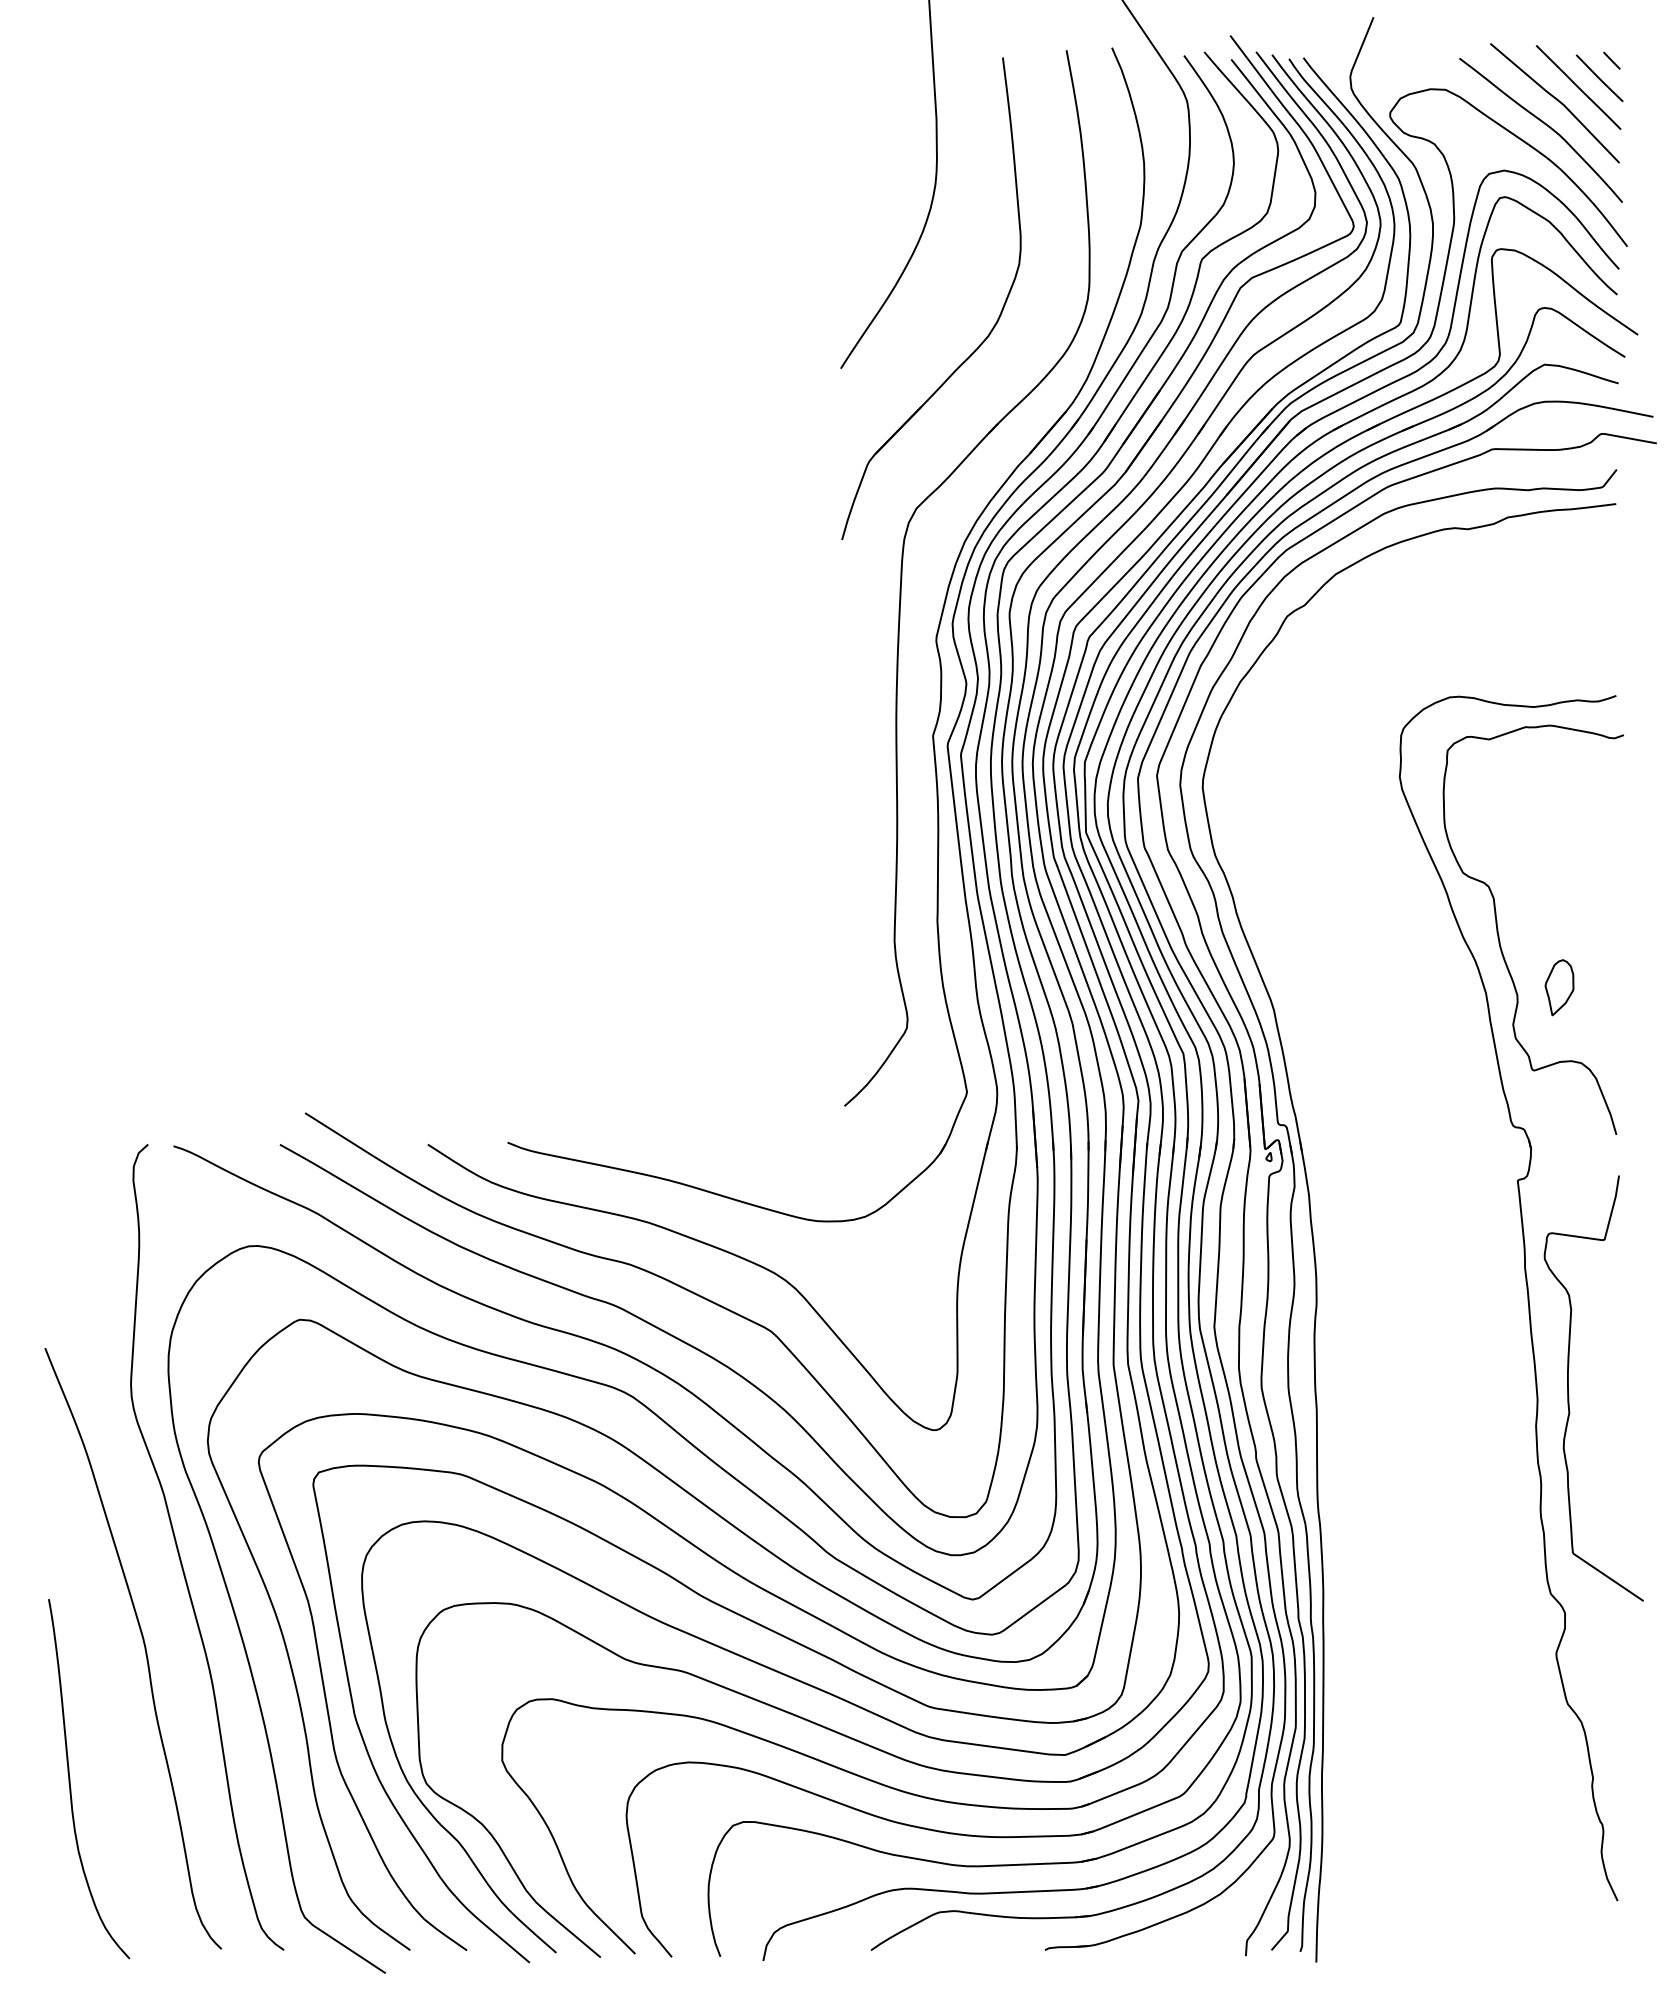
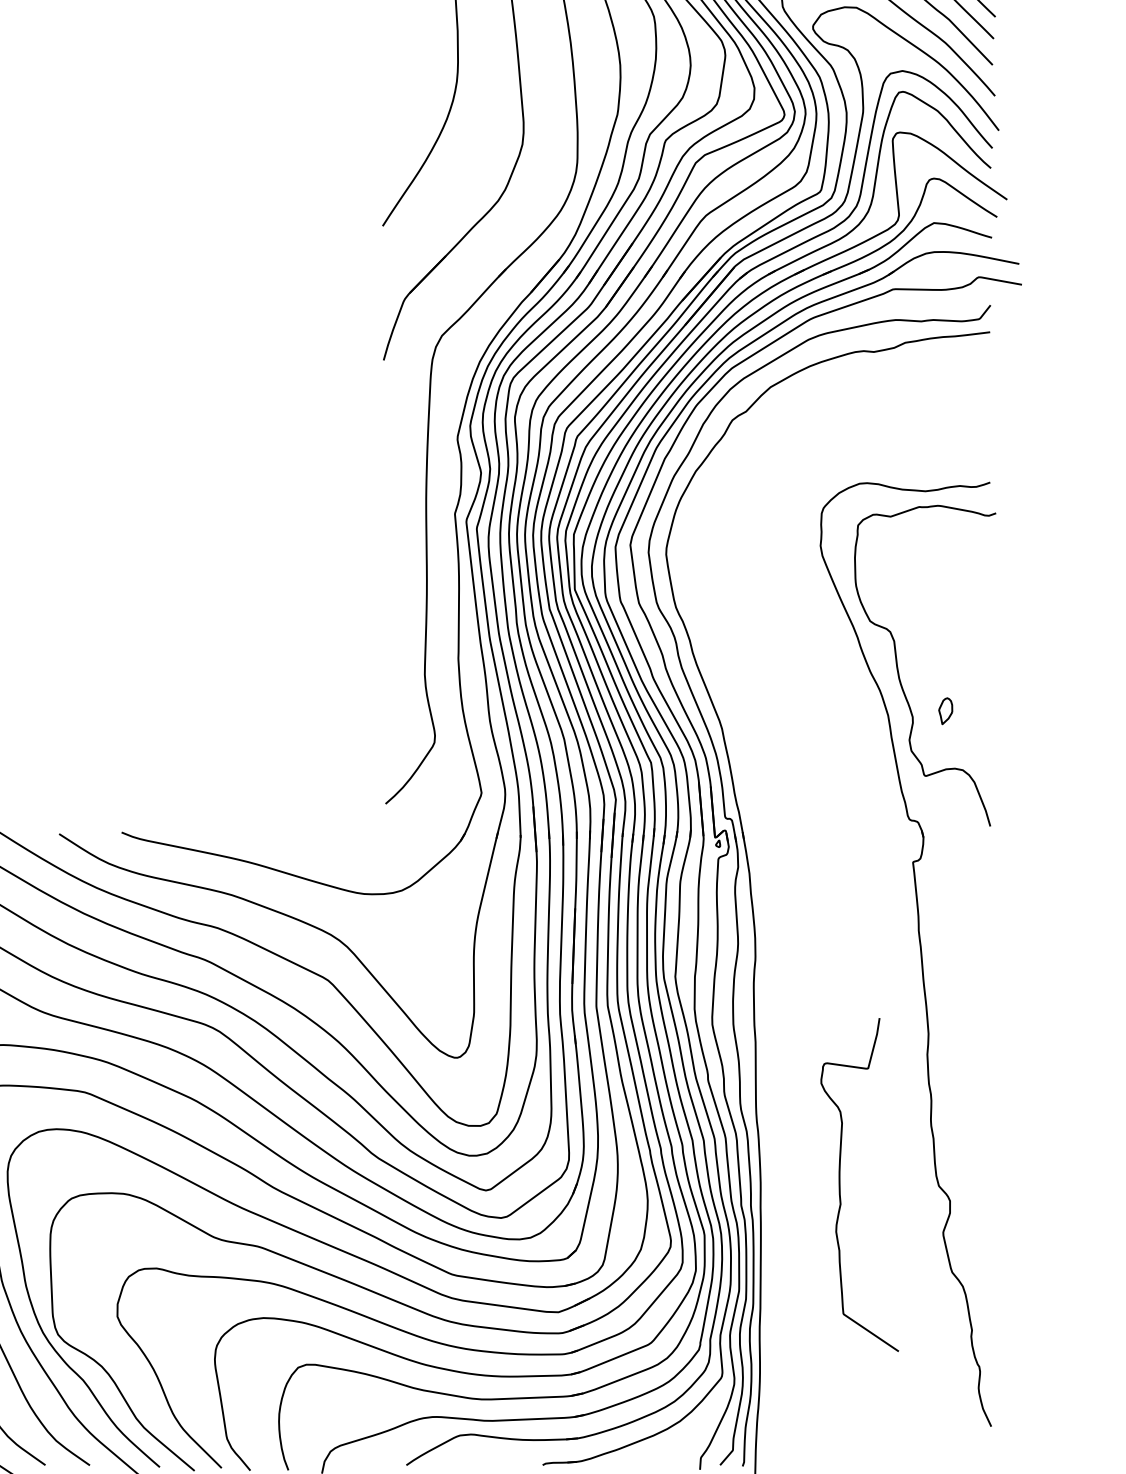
part: (1559, 987) -> (945, 710), size x0.6
curve: (1569, 1394) -> (840, 1189), moved

